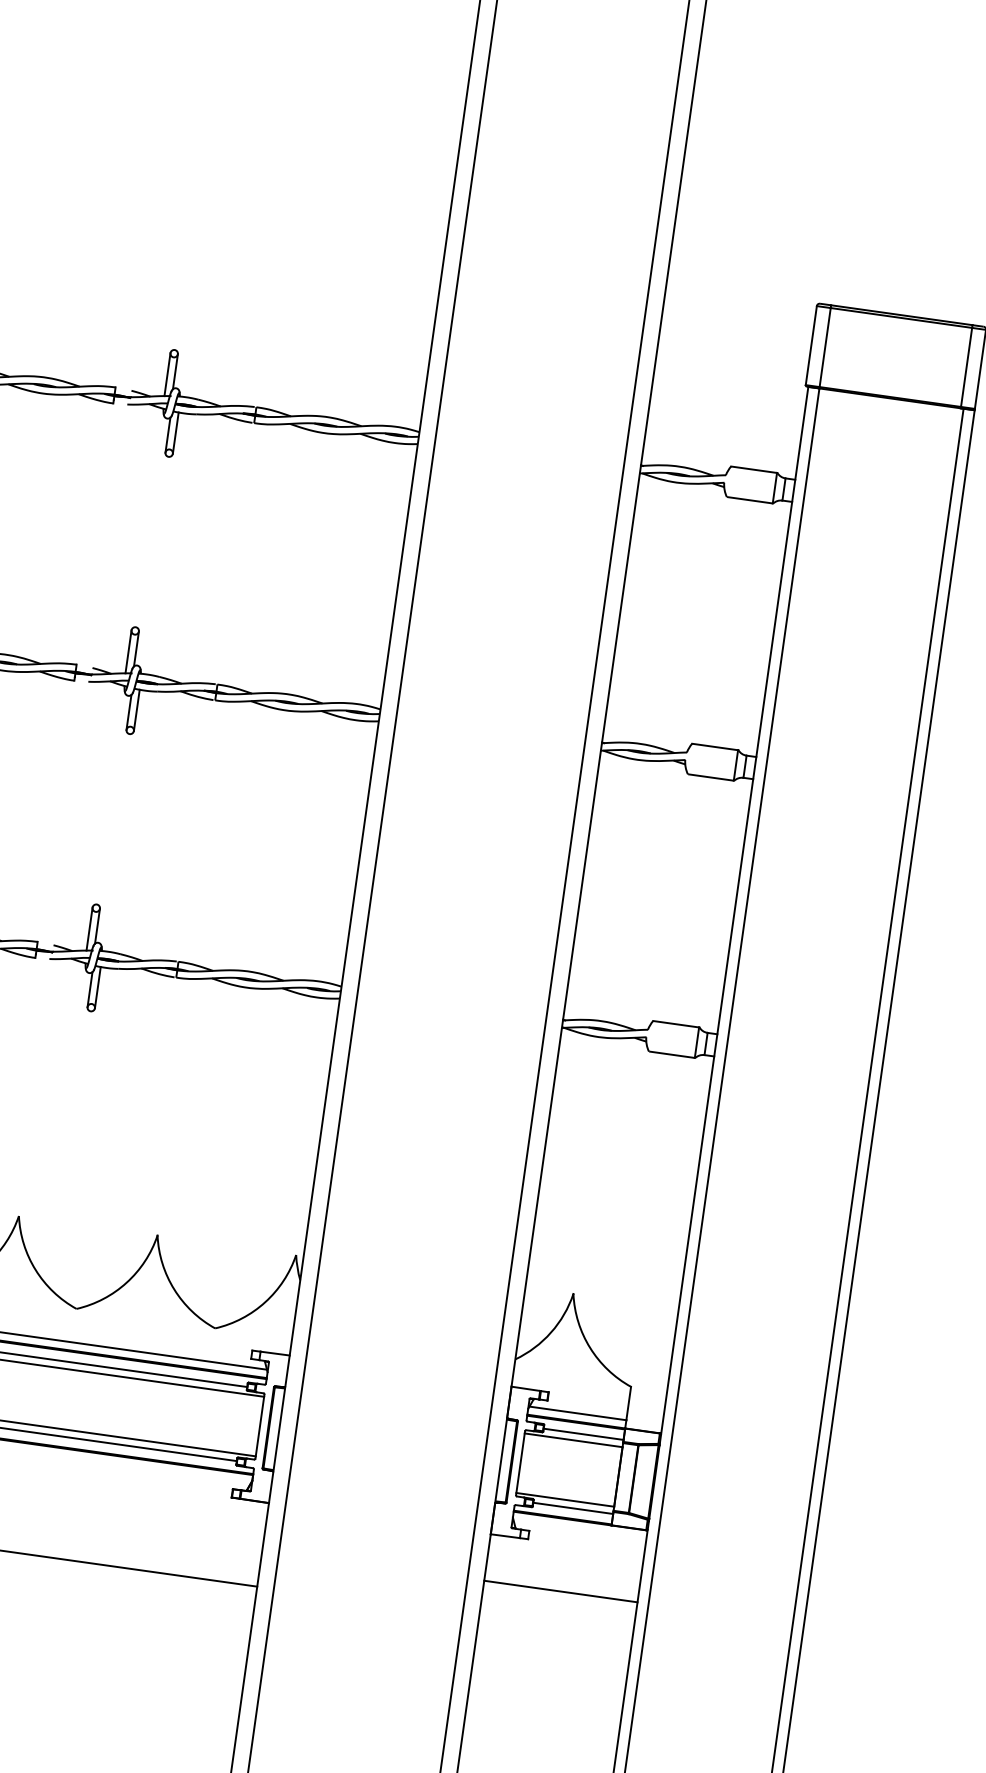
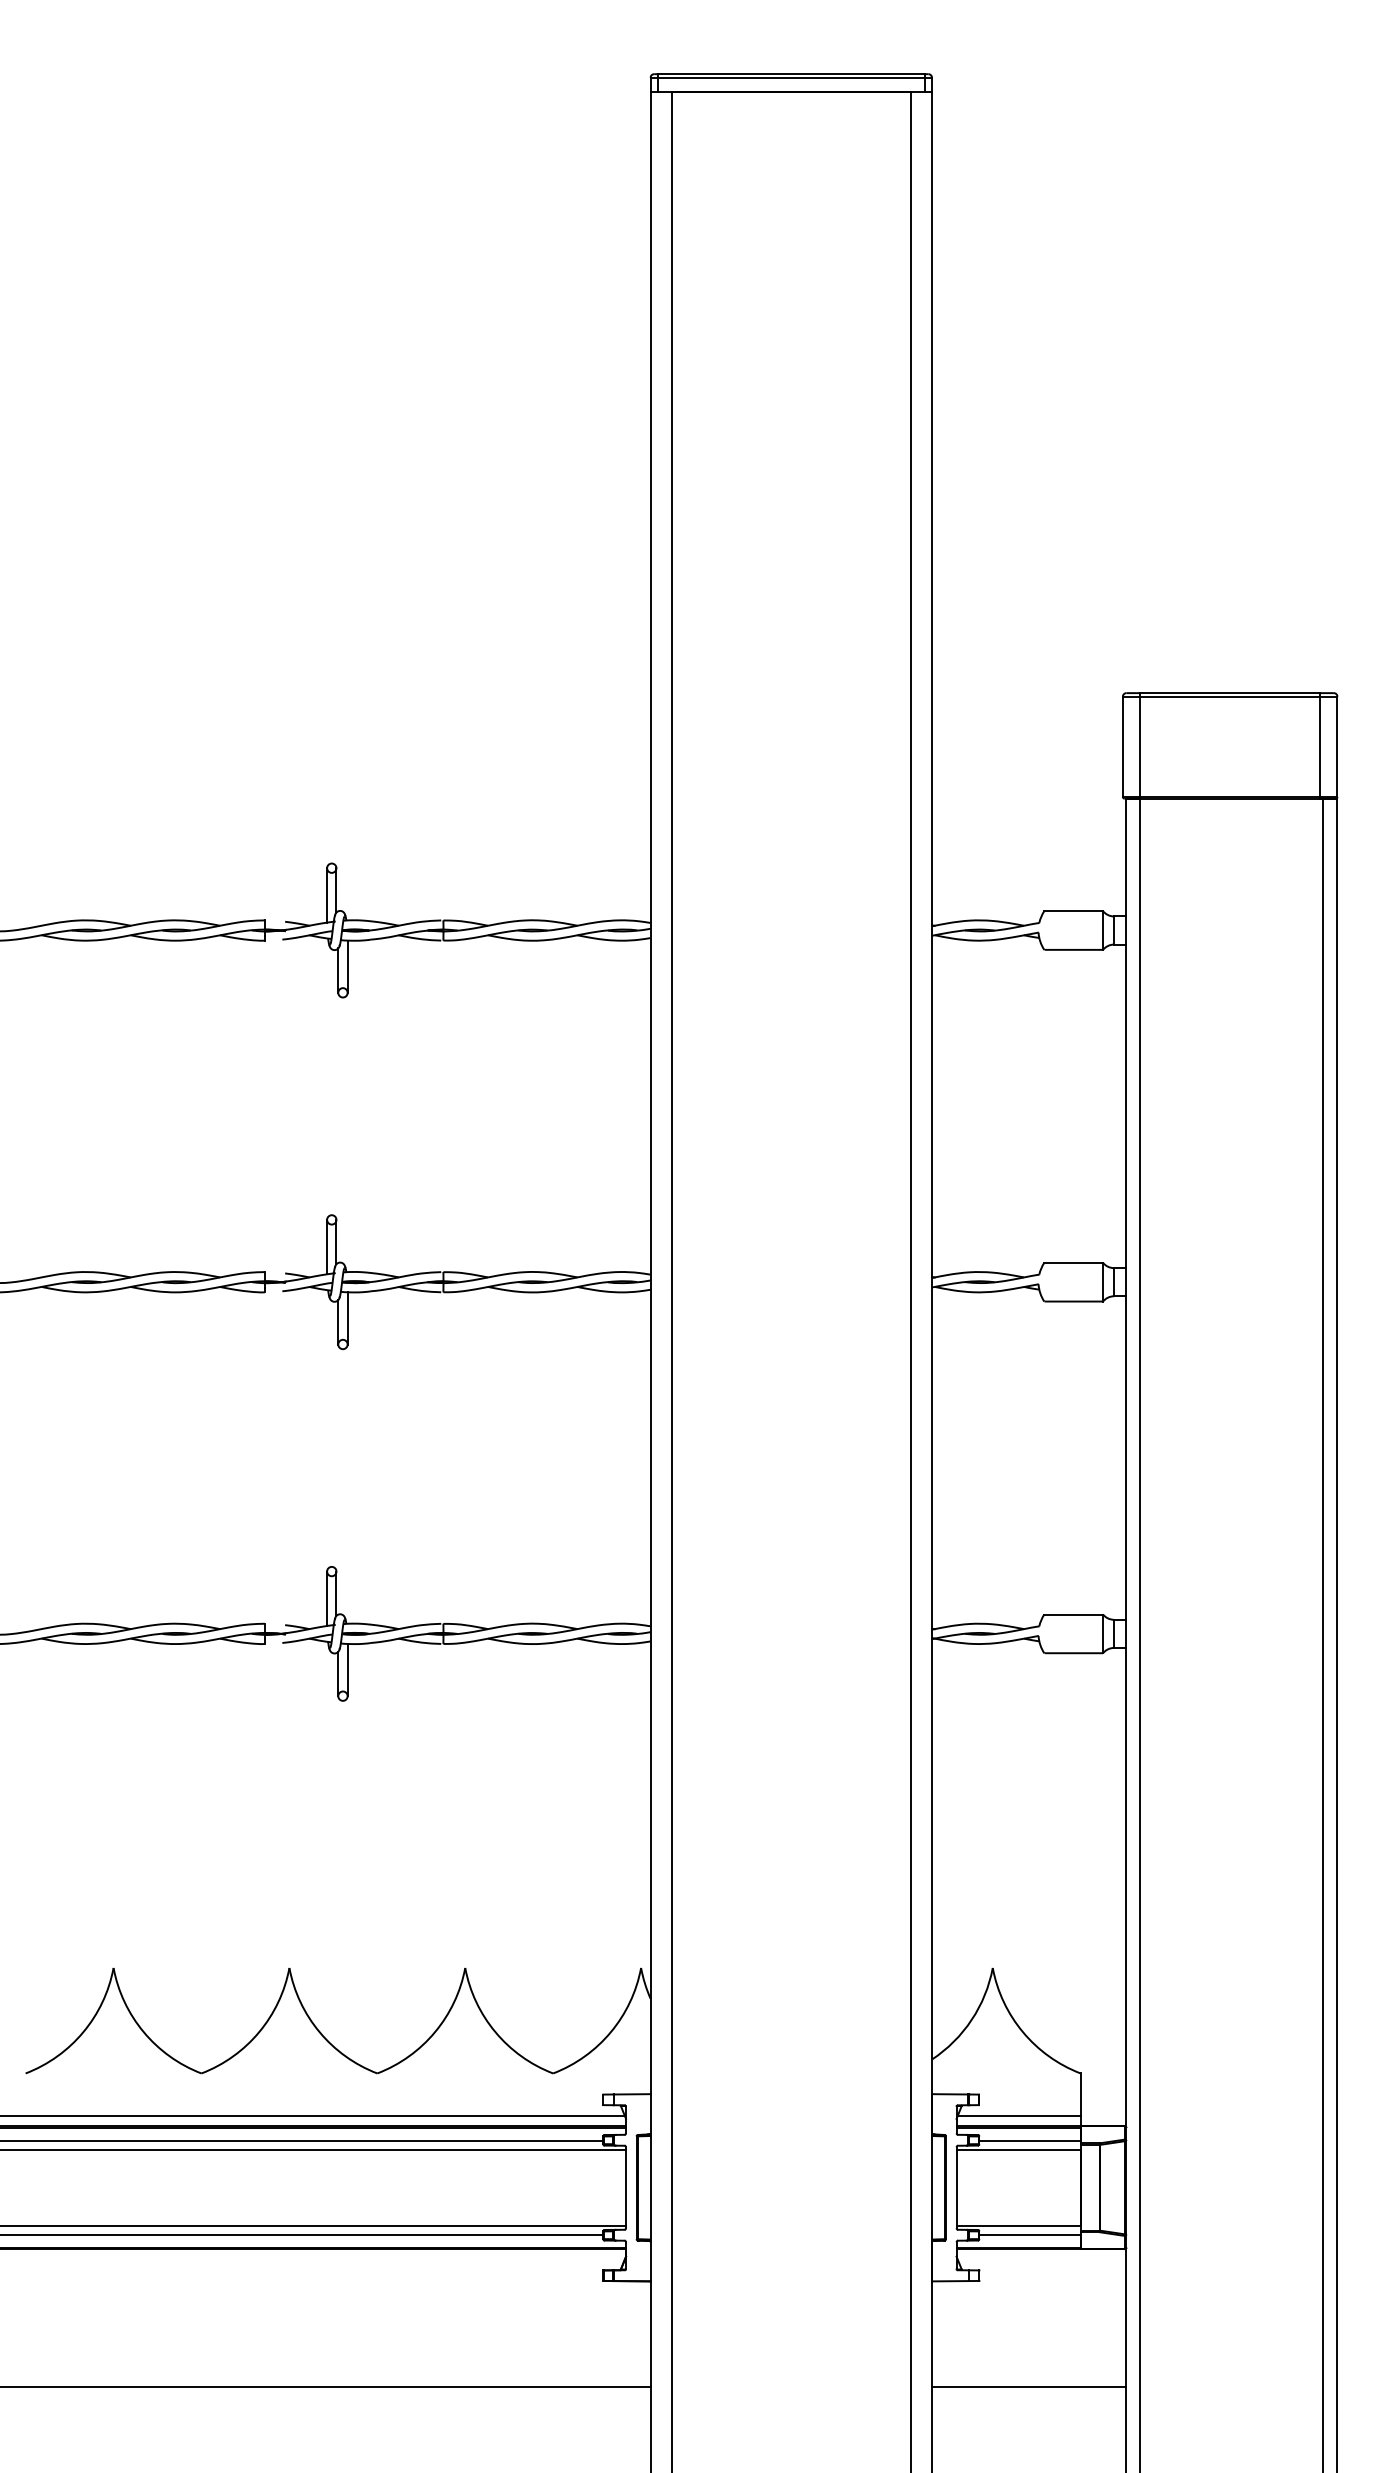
line: (560, 1591) -> (1028, 2387), moved

